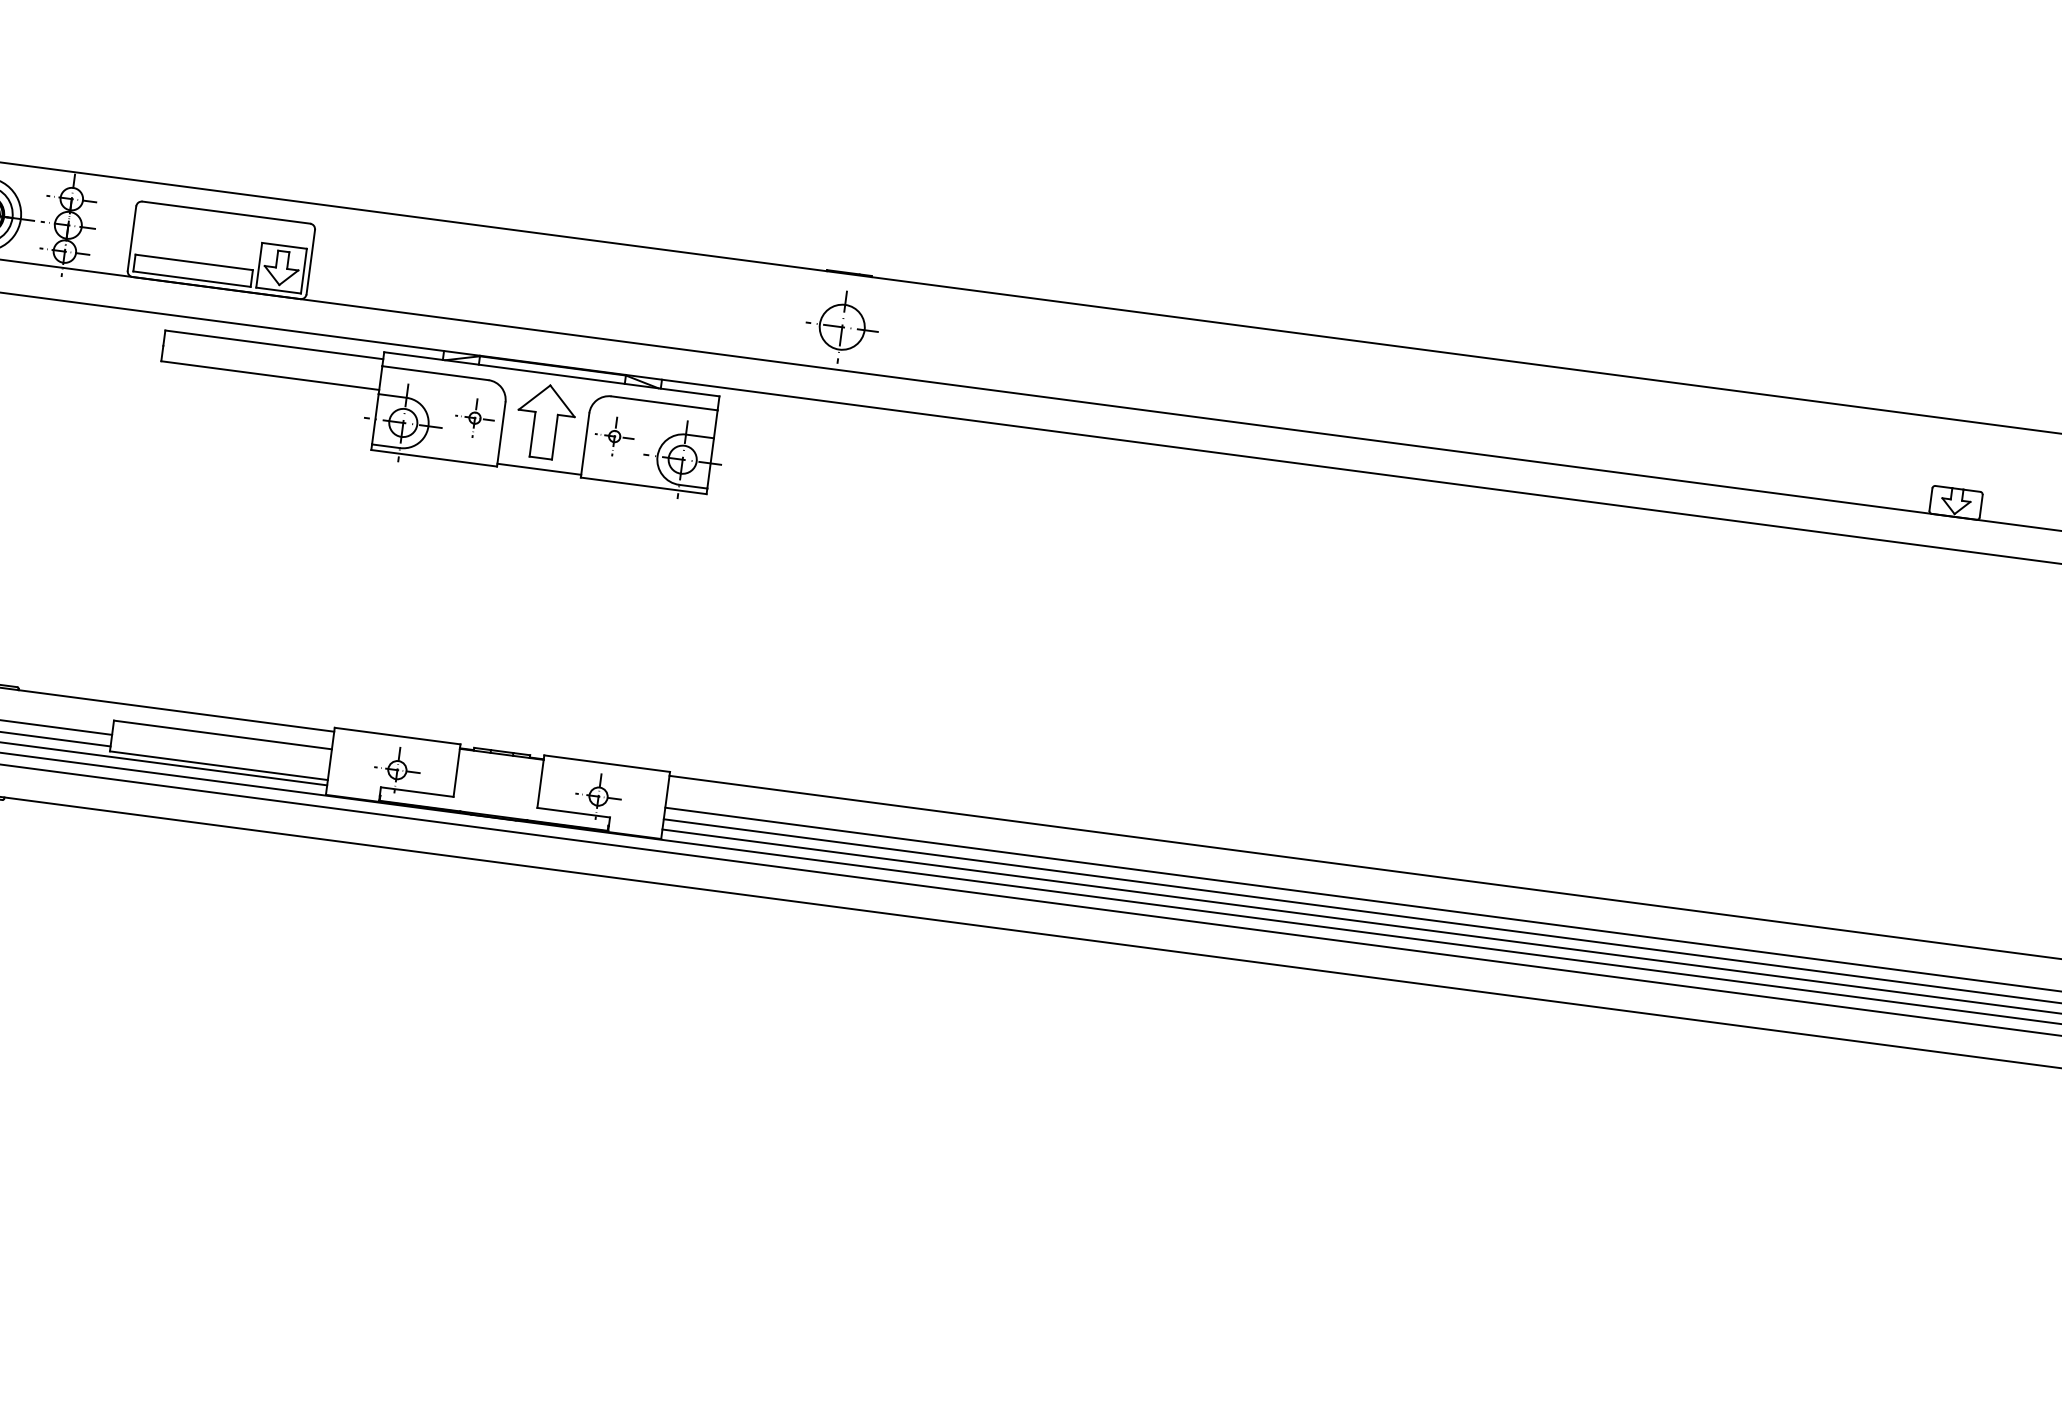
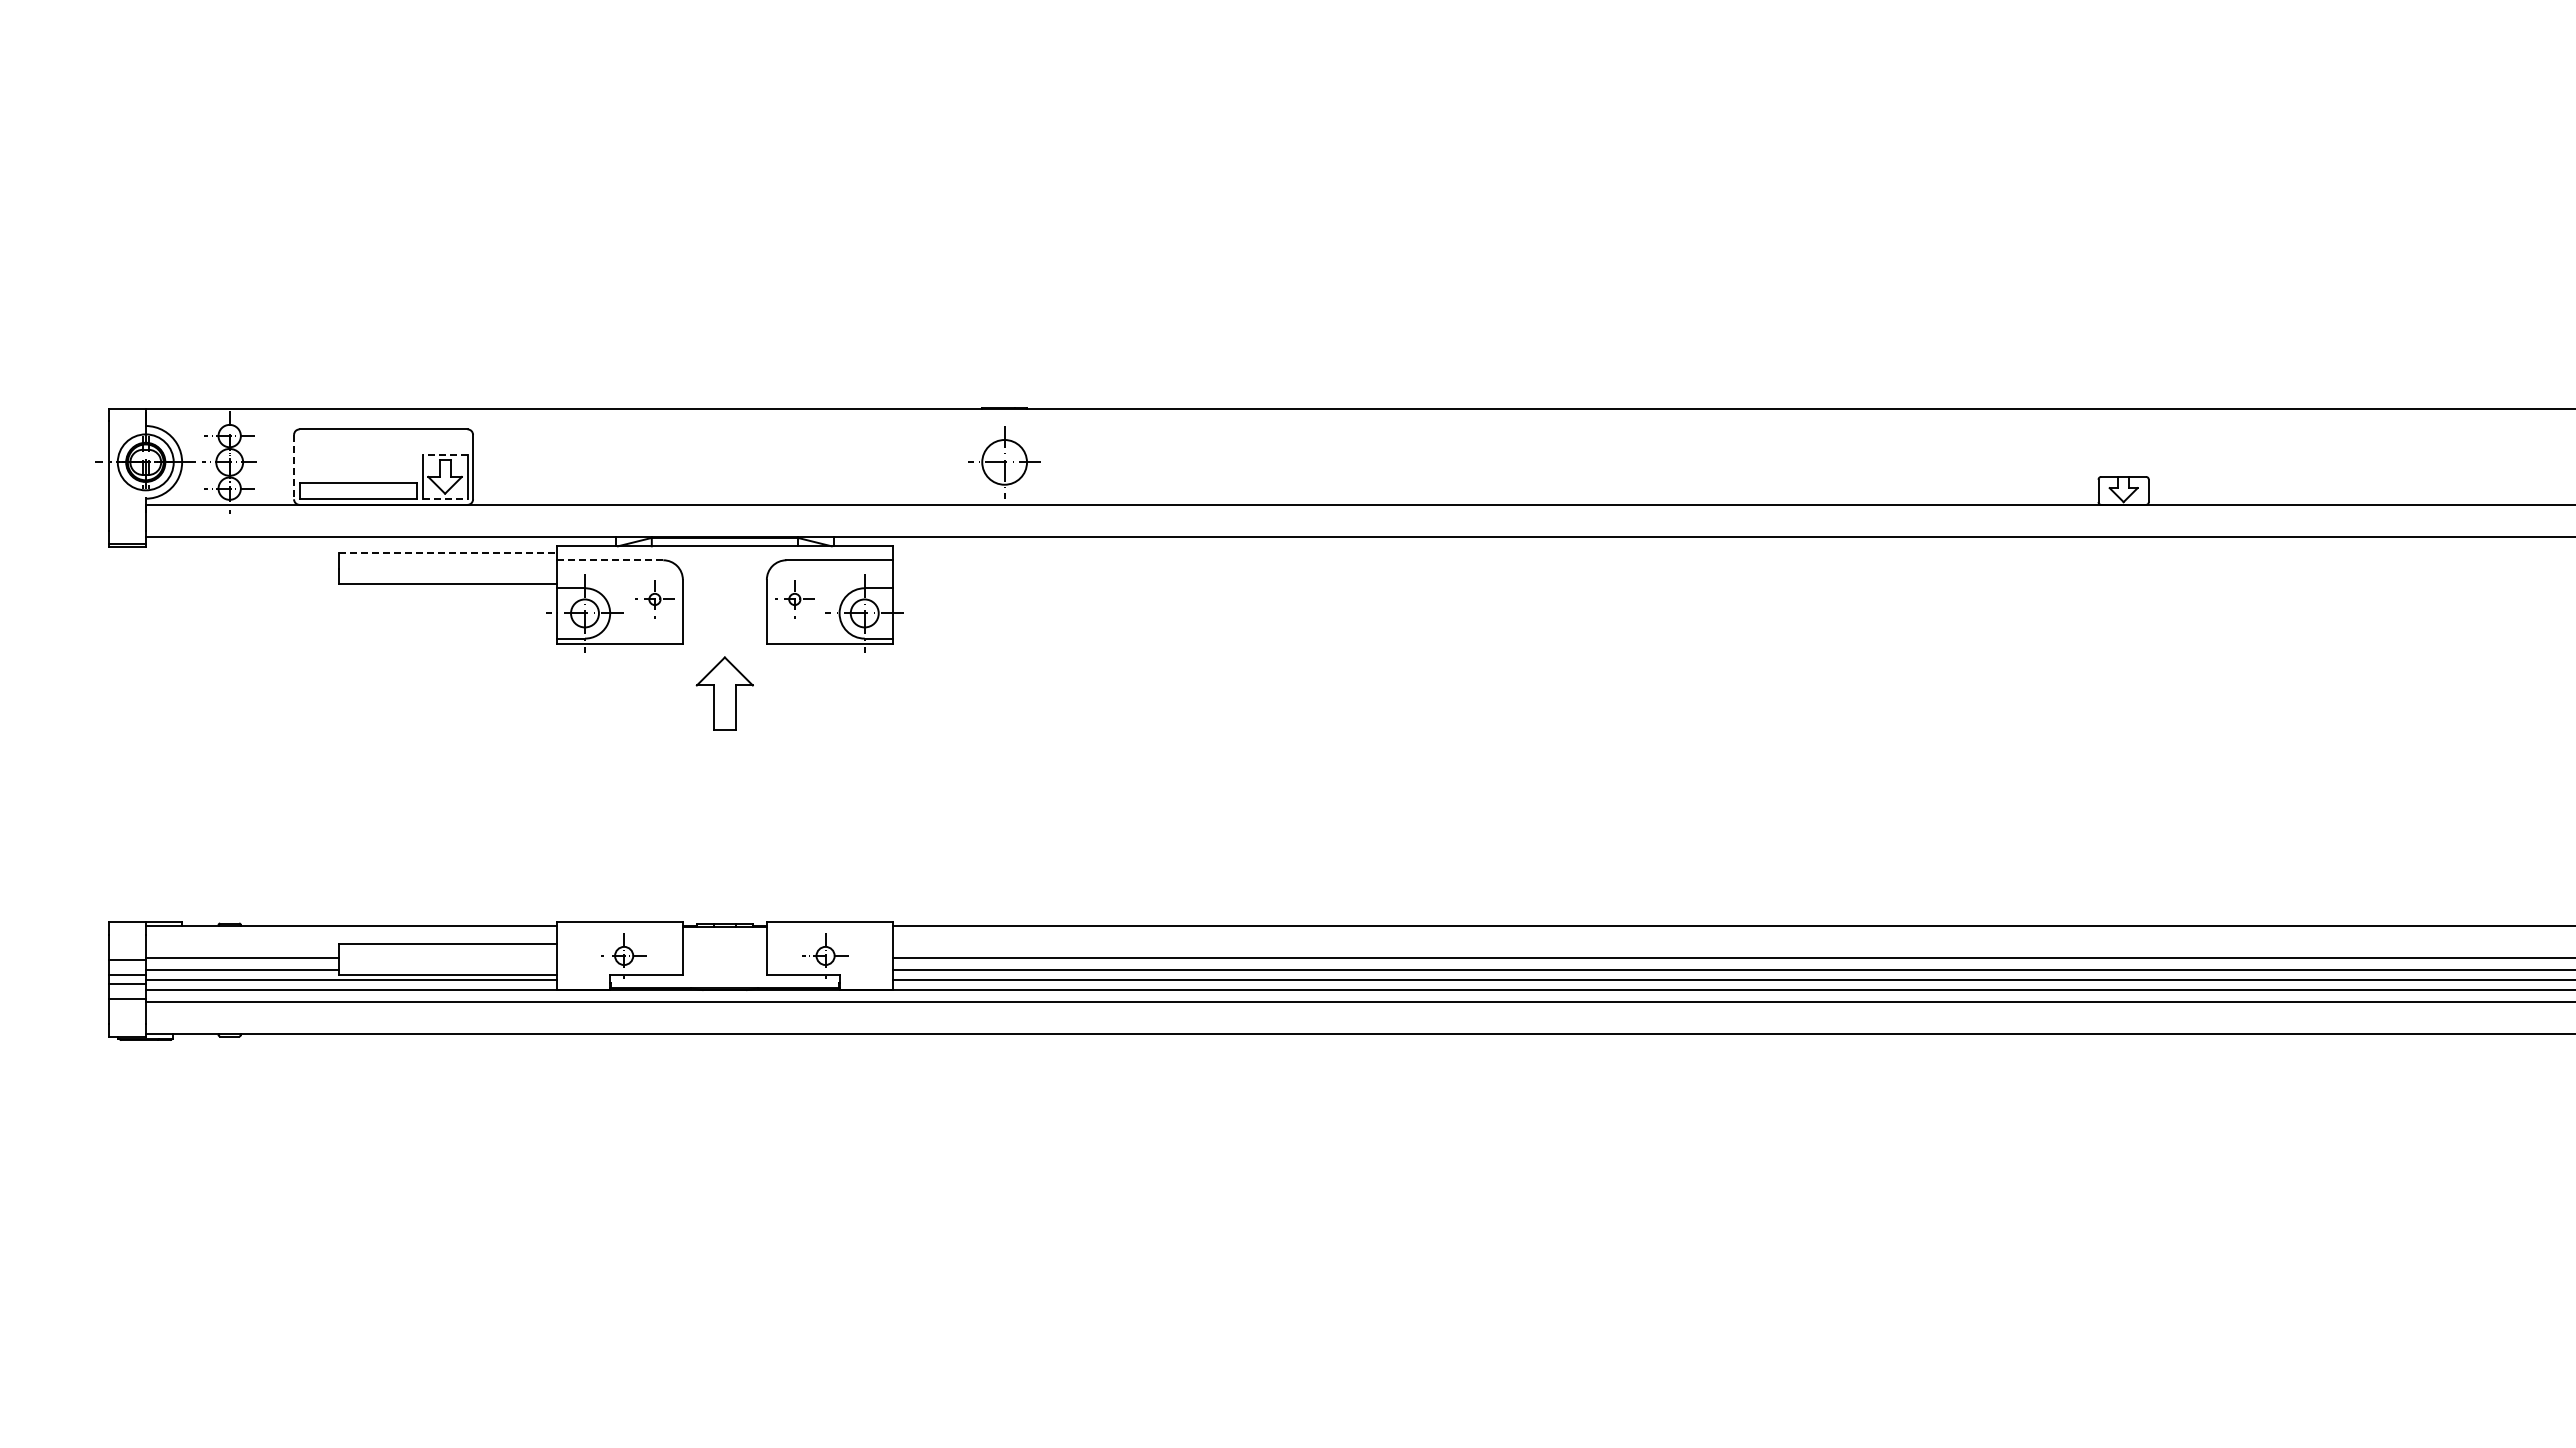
line: (132, 239) -> (294, 467), solid -> dashed
line: (283, 245) -> (444, 454), solid -> dashed
line: (278, 290) -> (445, 499), solid -> dashed
line: (274, 345) -> (448, 553), solid -> dashed
line: (435, 373) -> (610, 560), solid -> dashed
part: (545, 421) -> (724, 693), moved
line: (538, 469) -> (724, 641), removed

